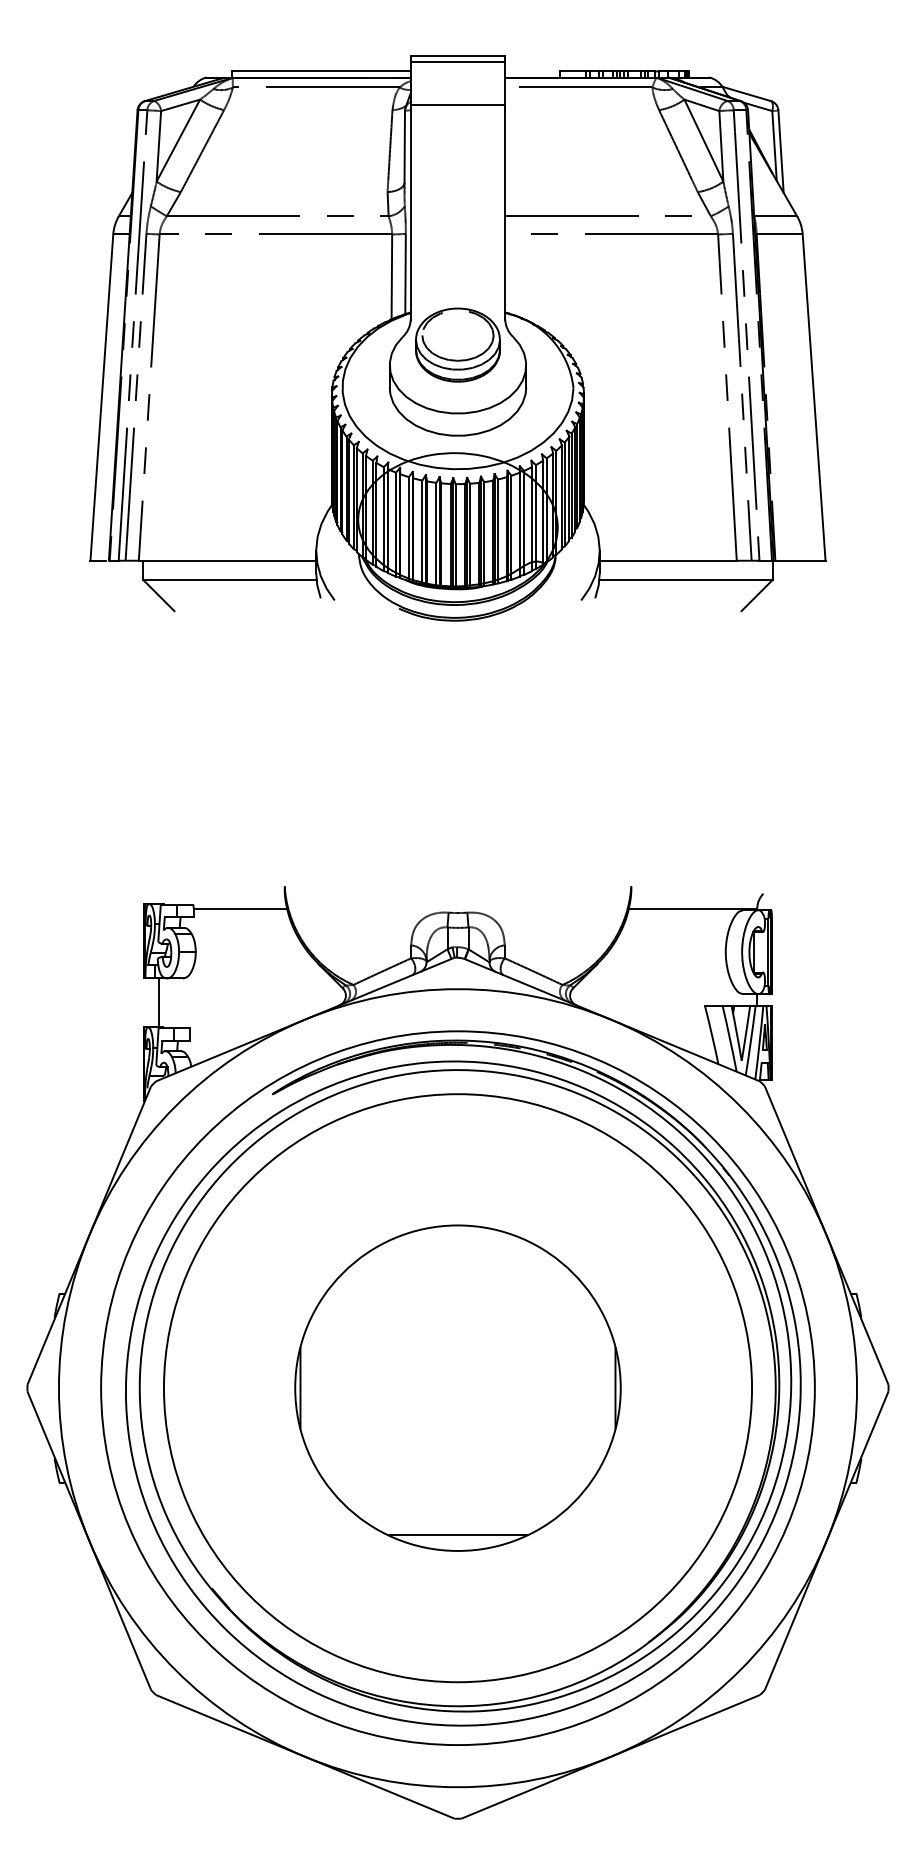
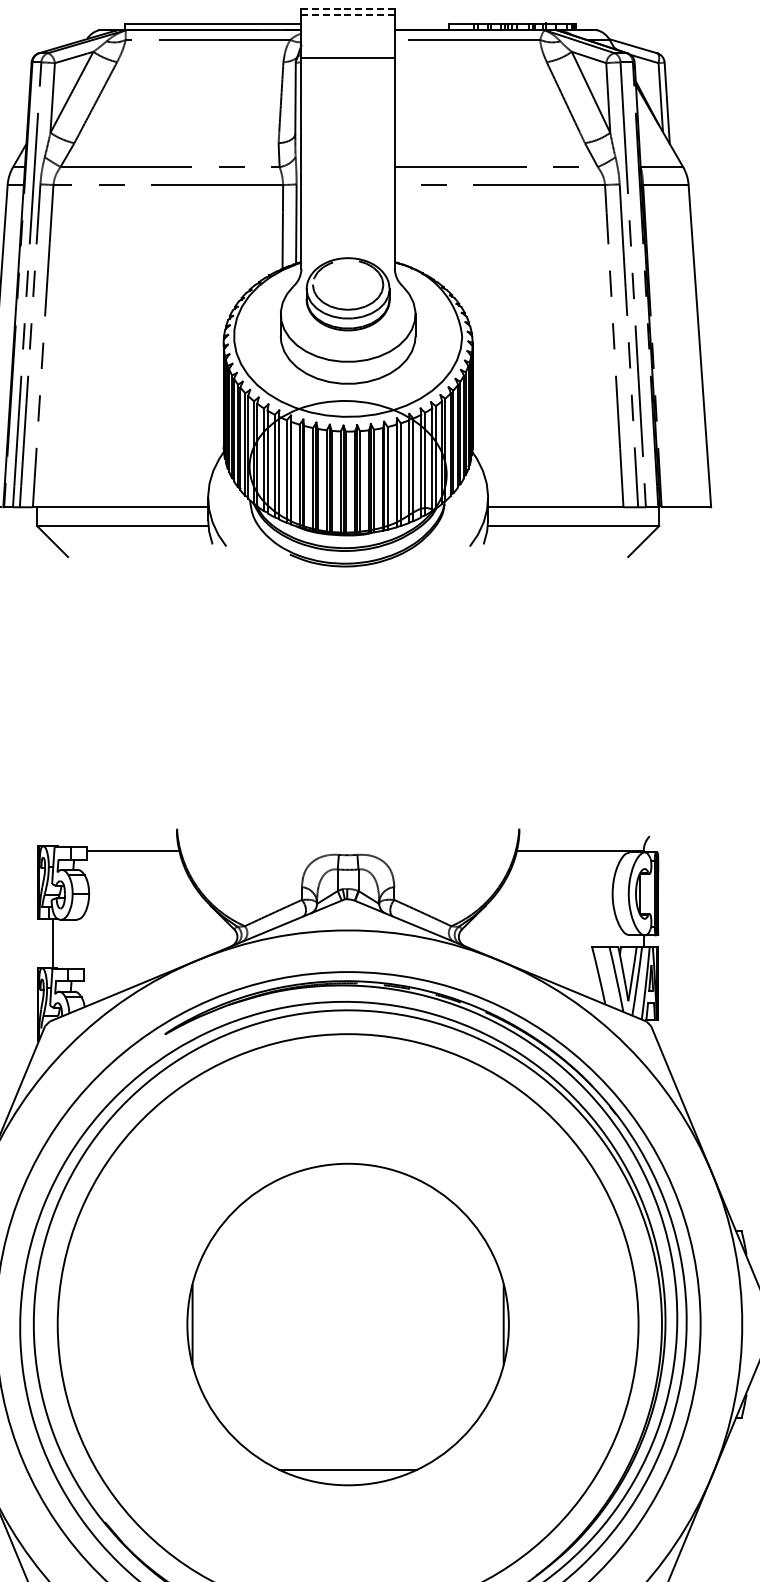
line: (457, 56) -> (347, 9), solid -> dashed
line: (457, 62) -> (347, 15), solid -> dashed

